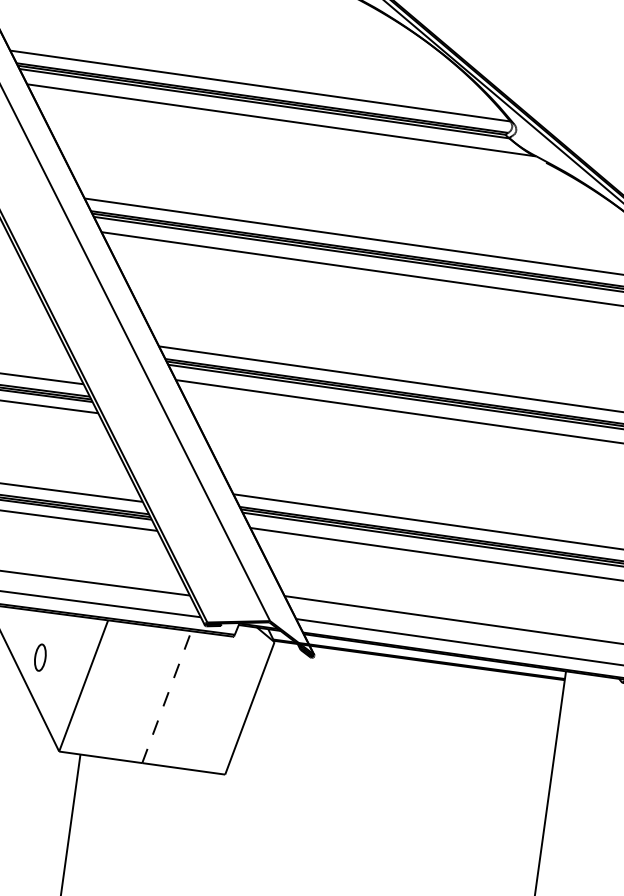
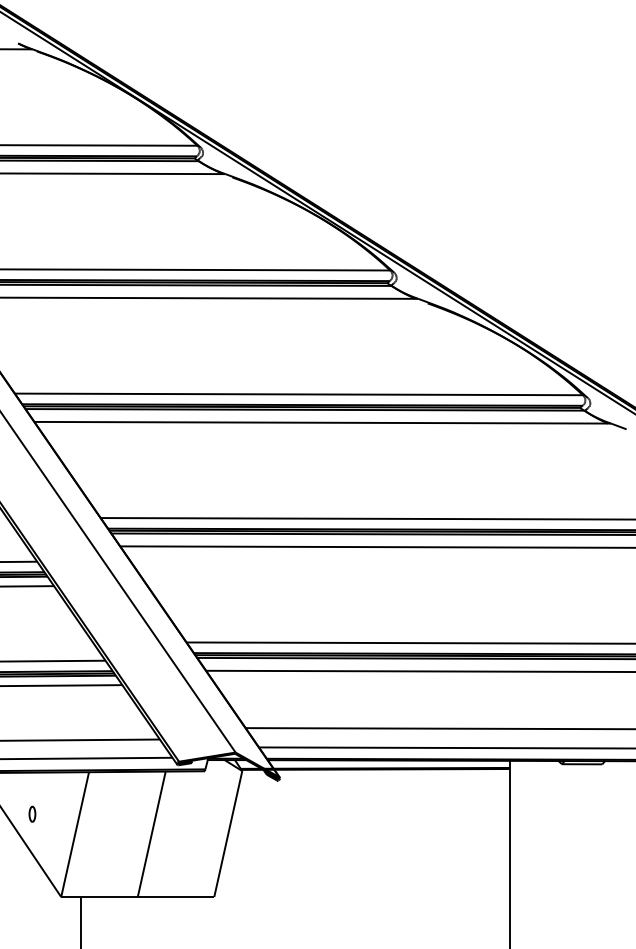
part: (40, 656) -> (32, 813), size x0.62
line: (166, 696) -> (151, 833), dashed -> solid

